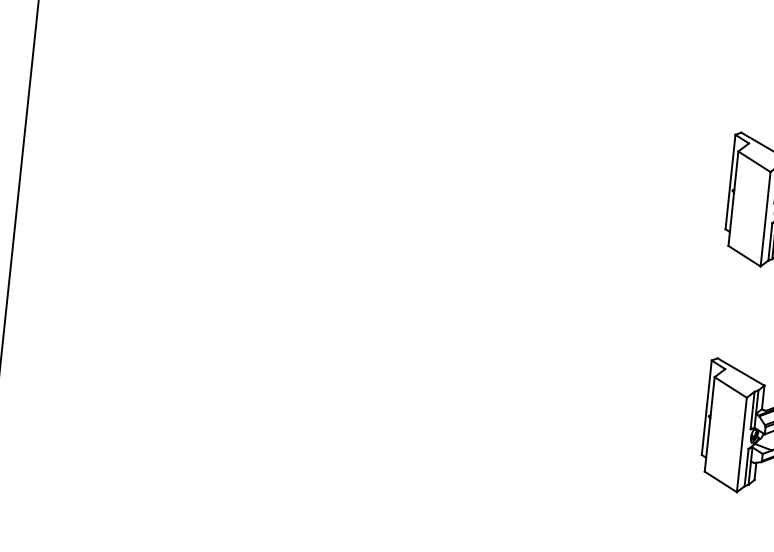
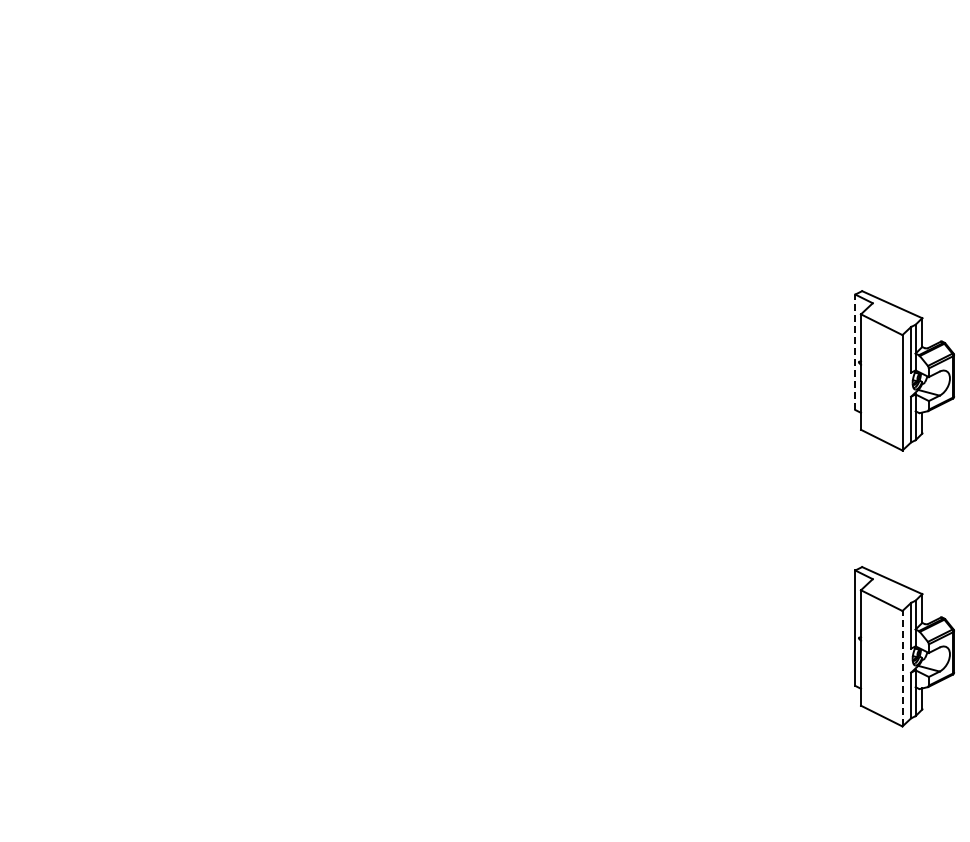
line: (730, 182) -> (855, 352), solid -> dashed
line: (741, 444) -> (902, 668), solid -> dashed

